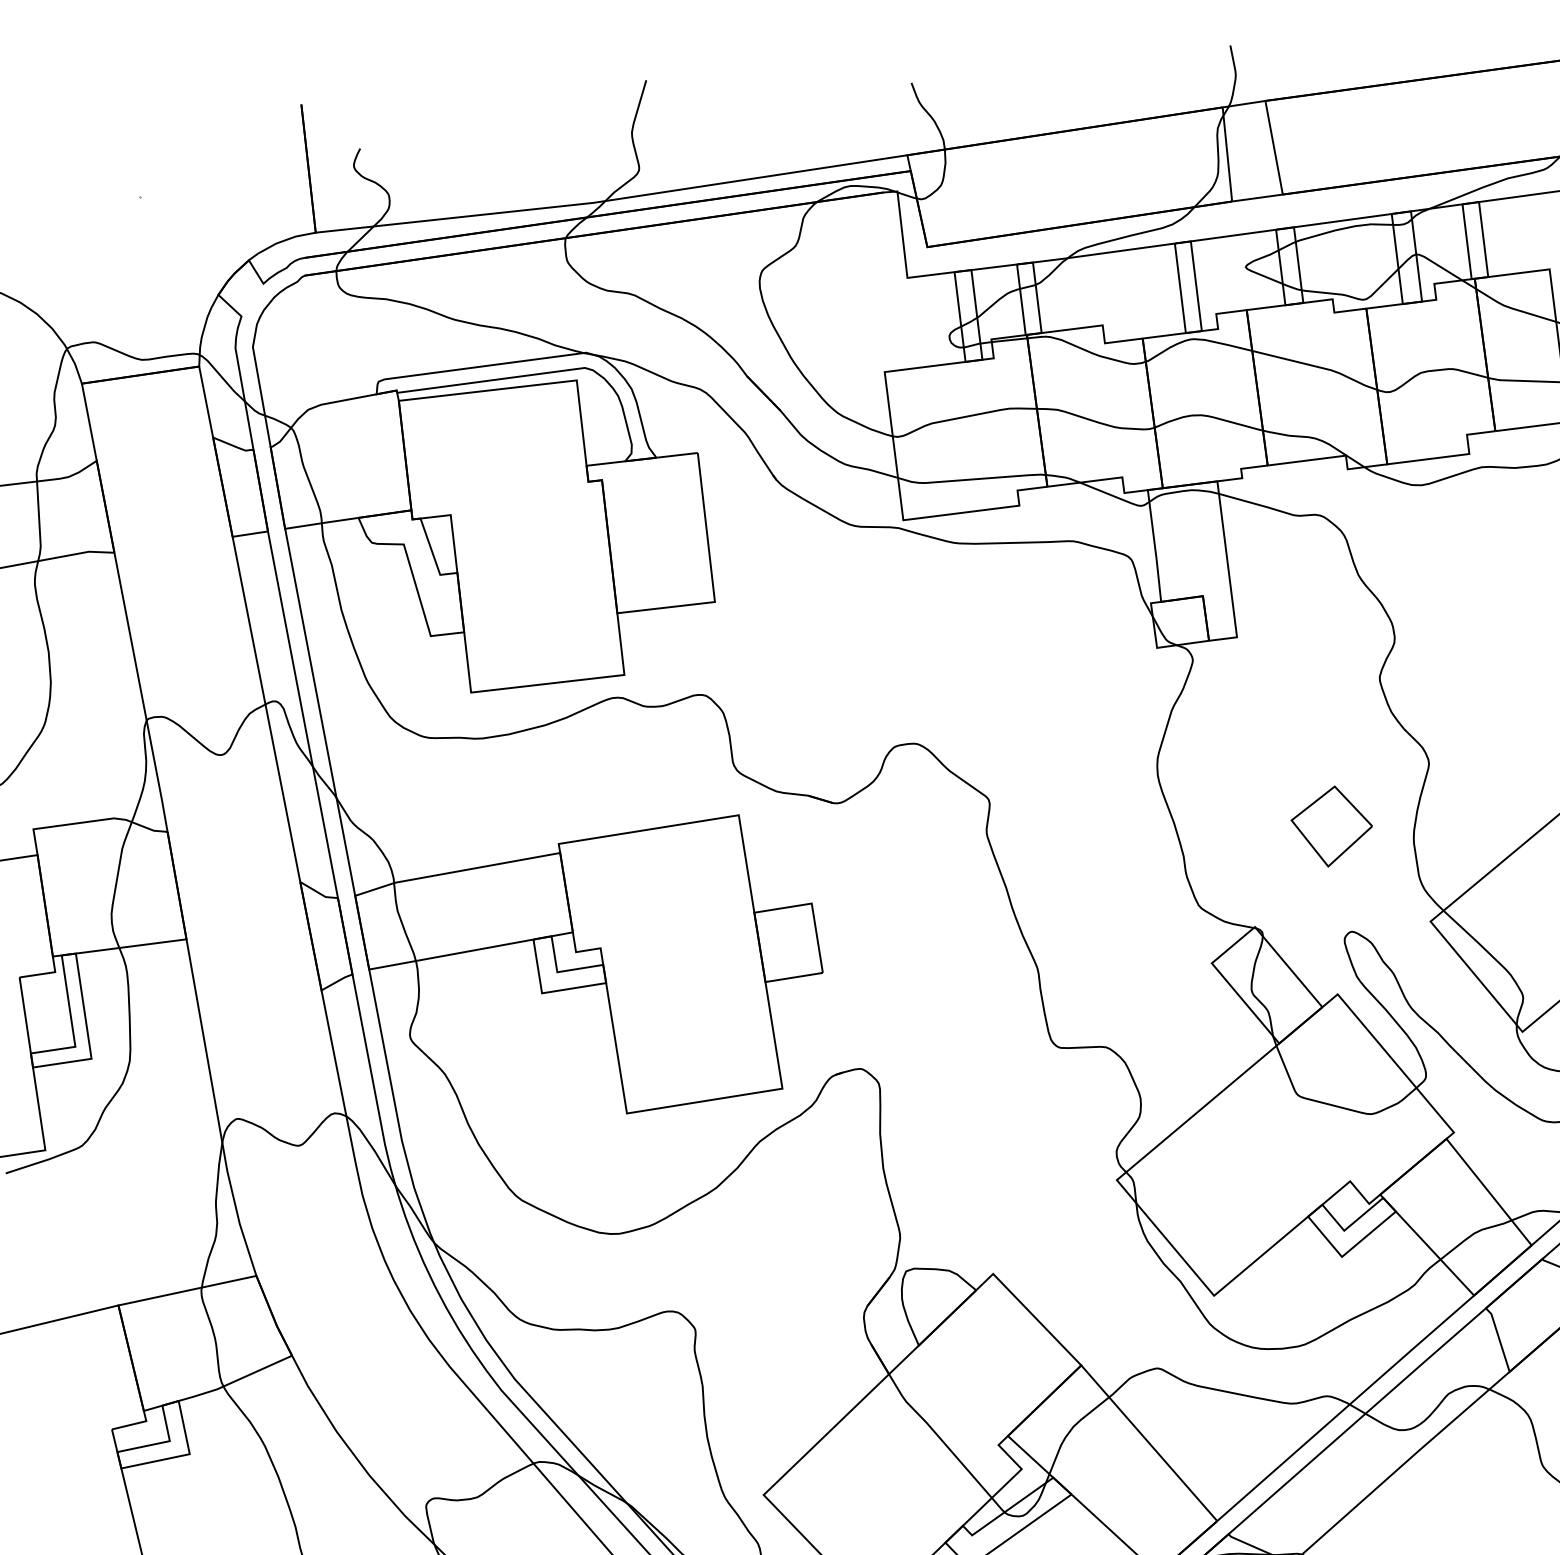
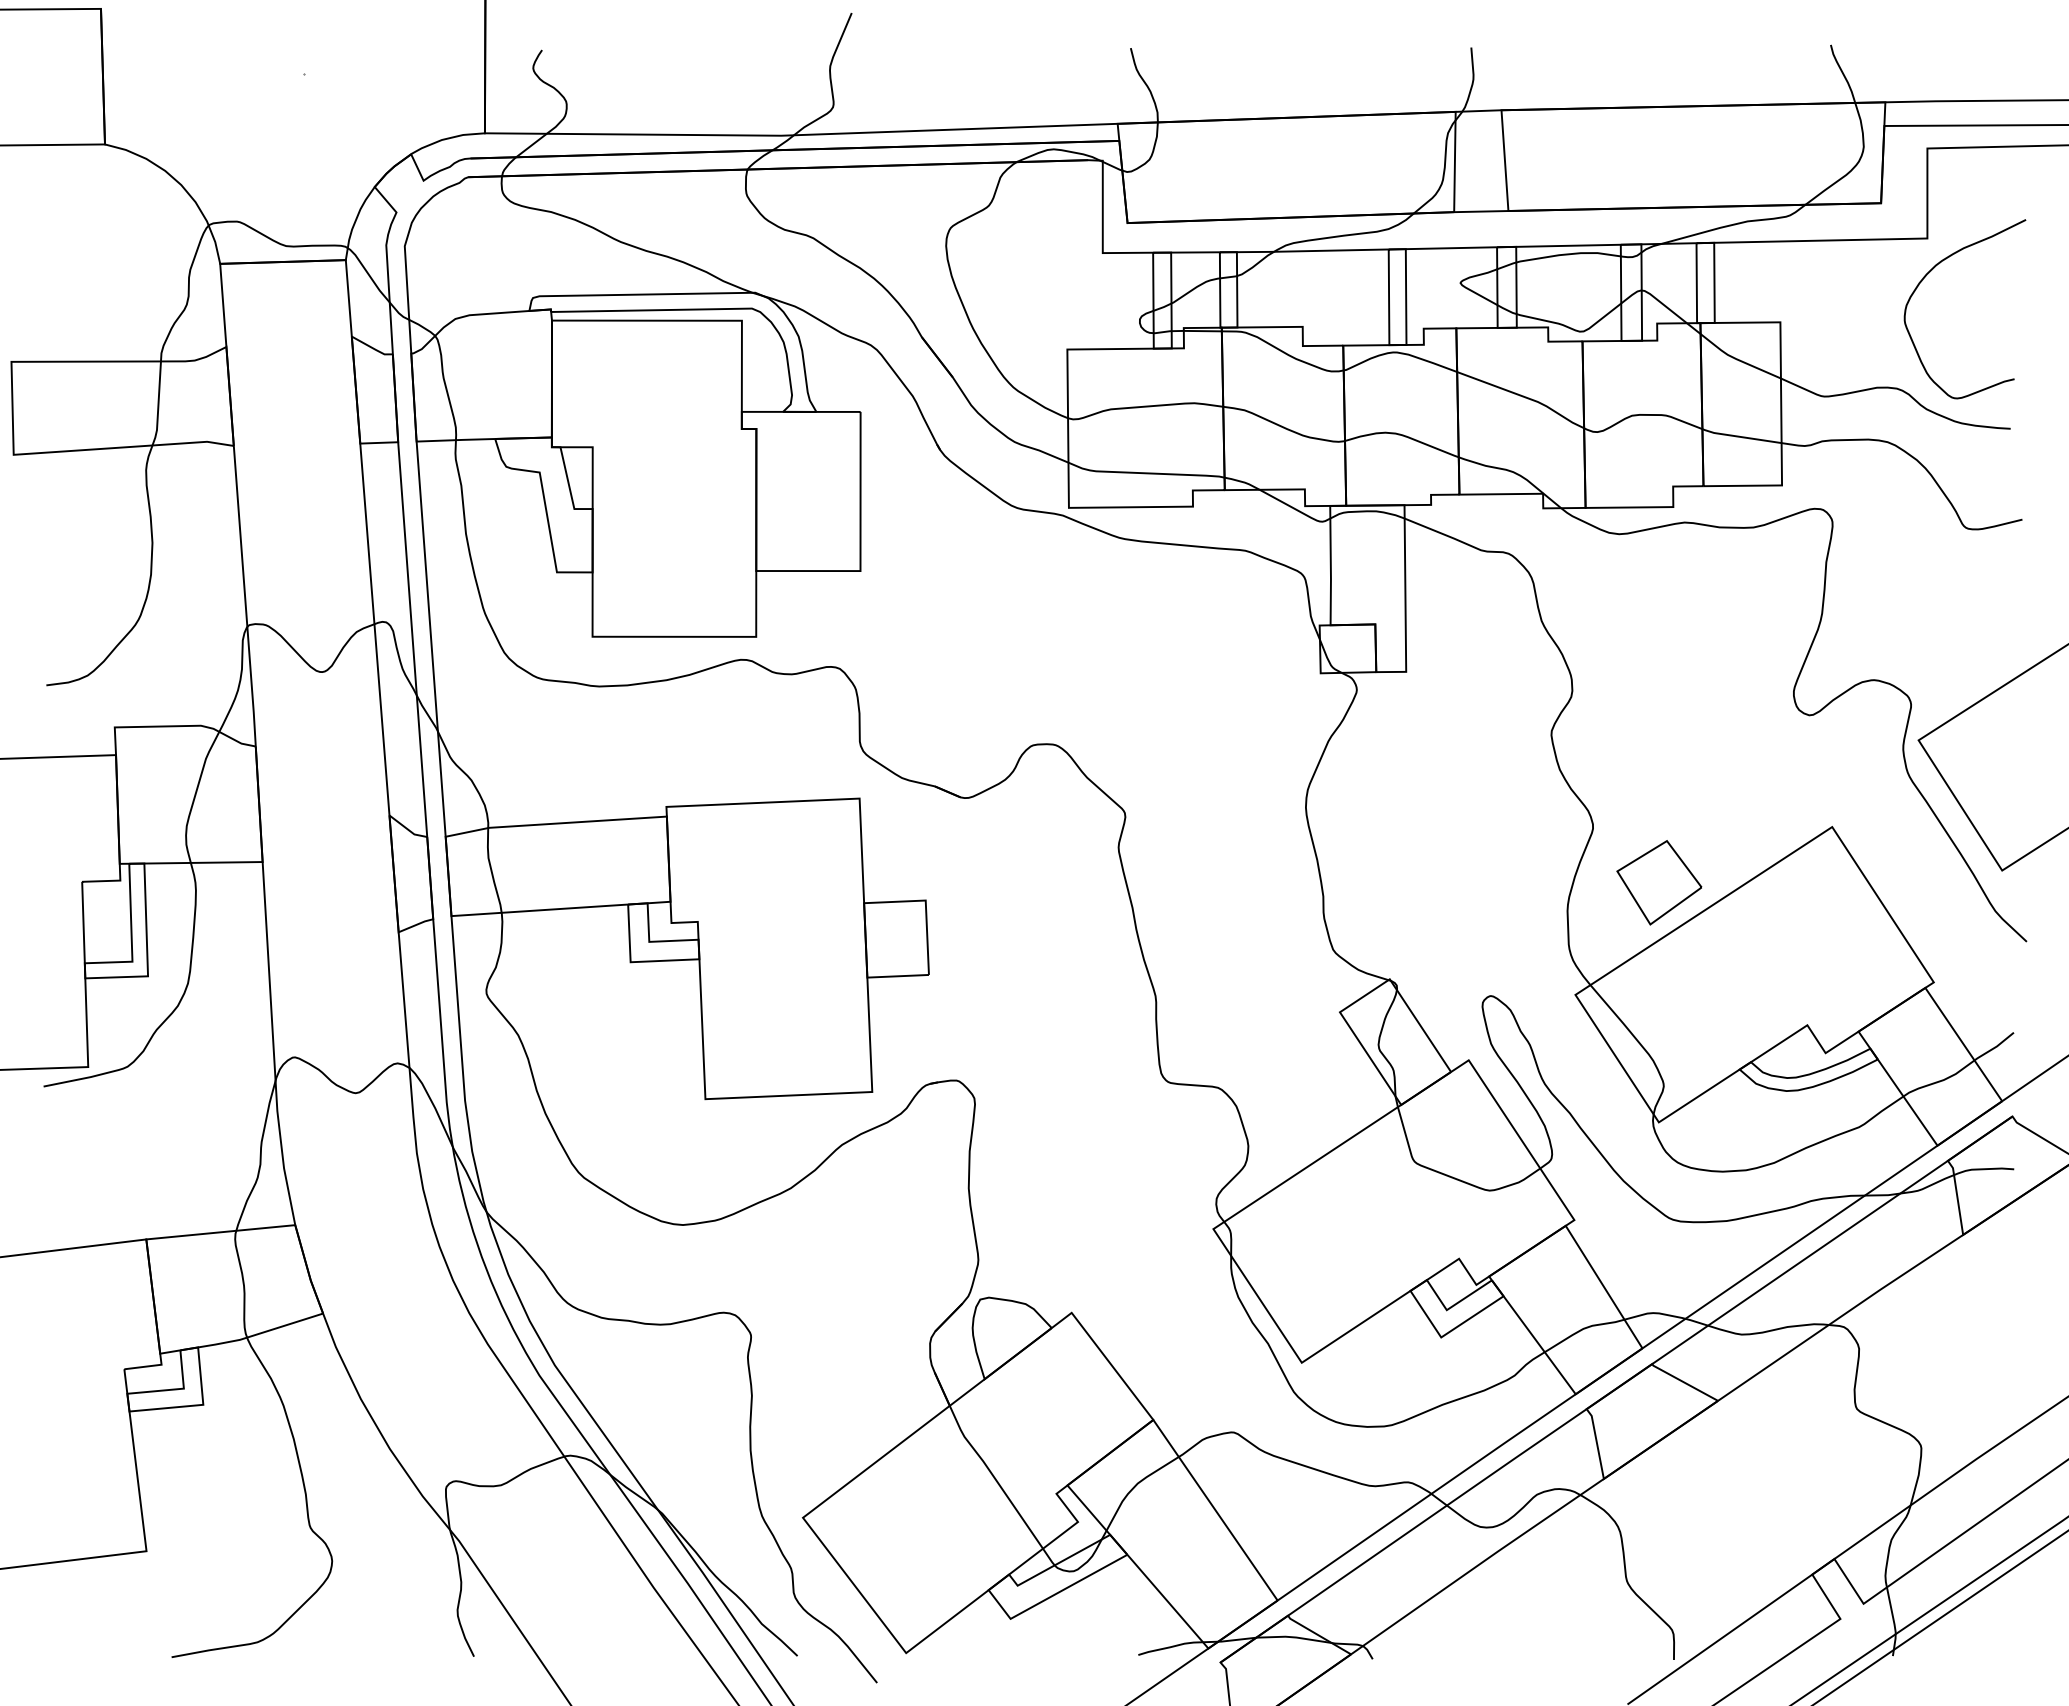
part: (1332, 826) -> (1659, 882), moved

